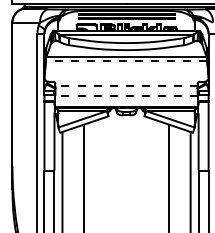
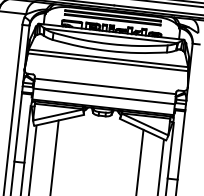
line: (126, 61) -> (107, 62), dashed -> solid
line: (126, 85) -> (105, 86), dashed -> solid
line: (126, 95) -> (104, 96), dashed -> solid

